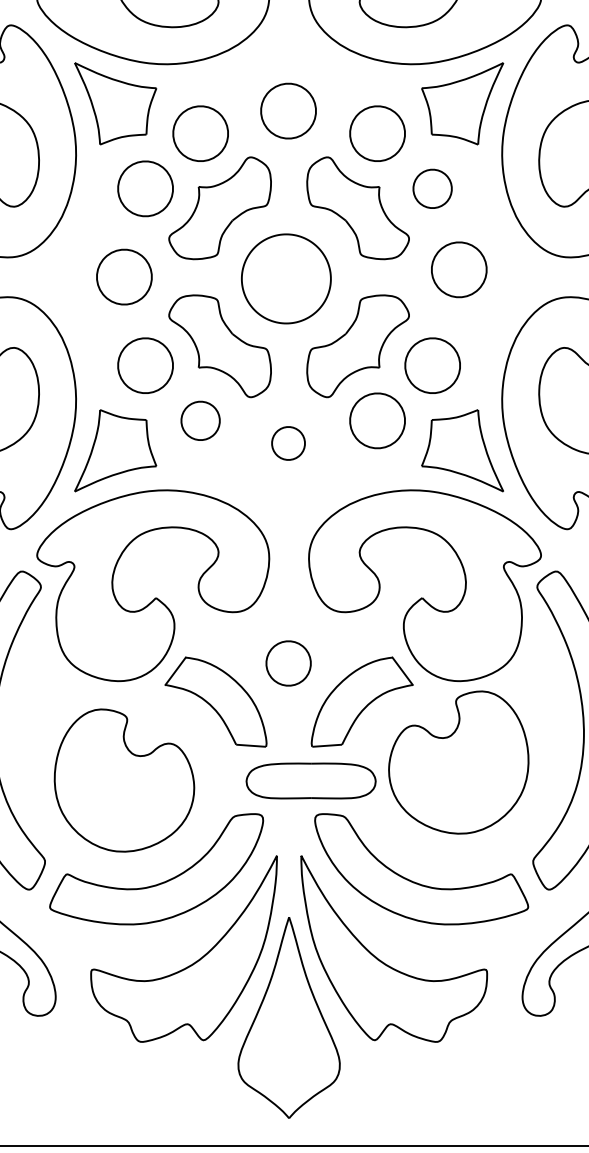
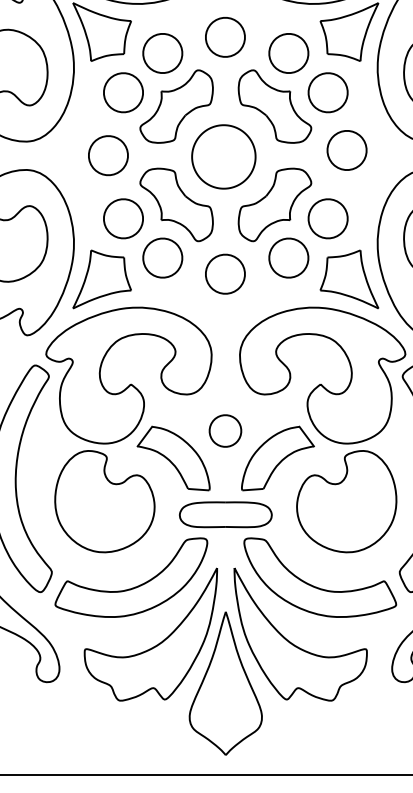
part: (432, 188) -> (328, 92), size x1.43
part: (200, 420) -> (162, 257), size x1.43
part: (288, 443) -> (225, 274), size x1.67
part: (124, 780) -> (104, 501), moved
part: (310, 780) -> (225, 514), moved

